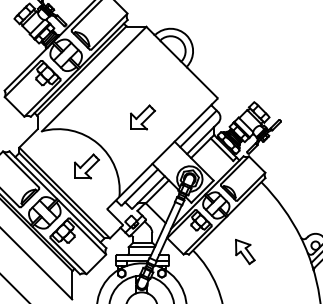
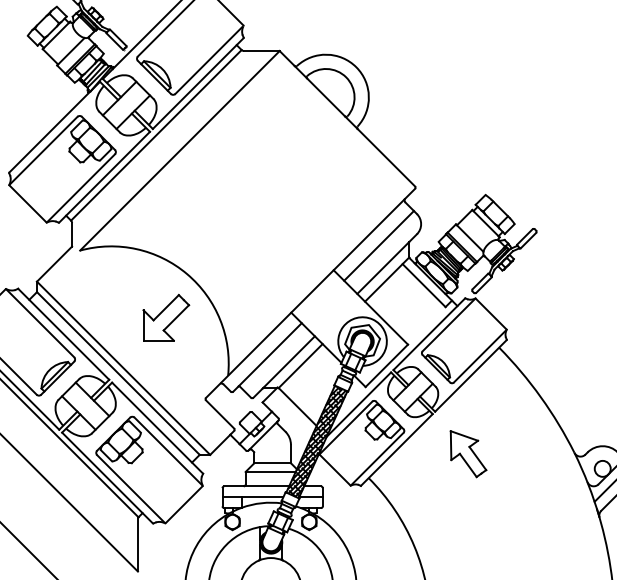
part: (142, 117) -> (272, 224), removed
hatch: (165, 231) -> (316, 441), added
part: (245, 251) -> (468, 453), moved

